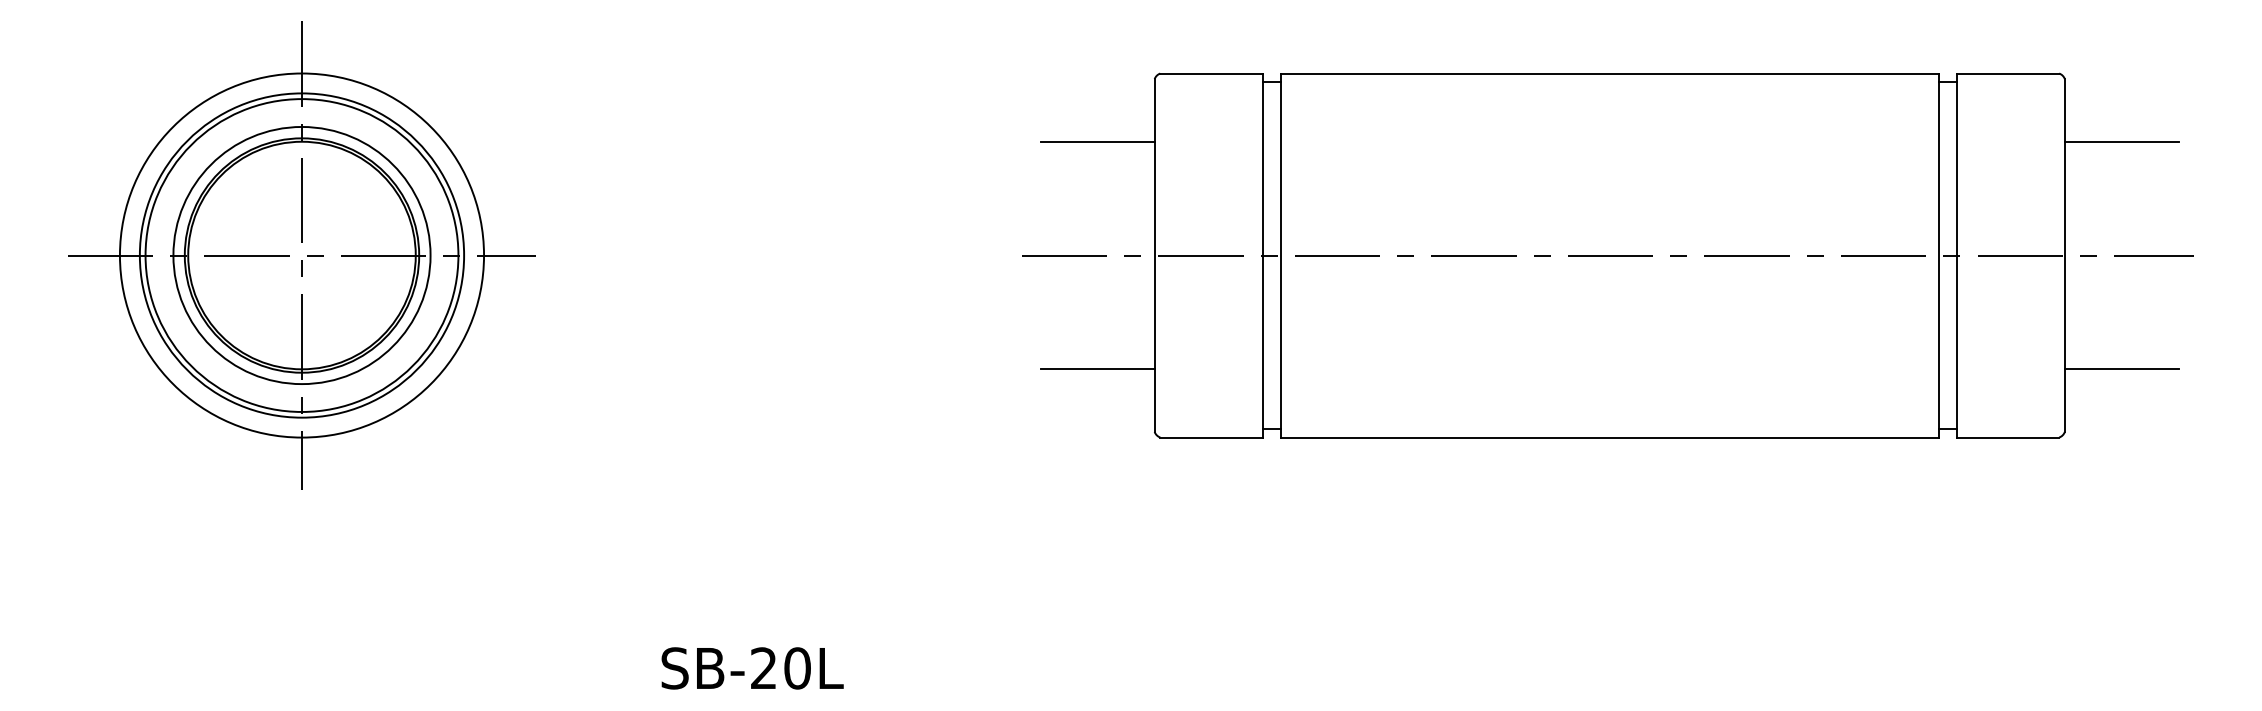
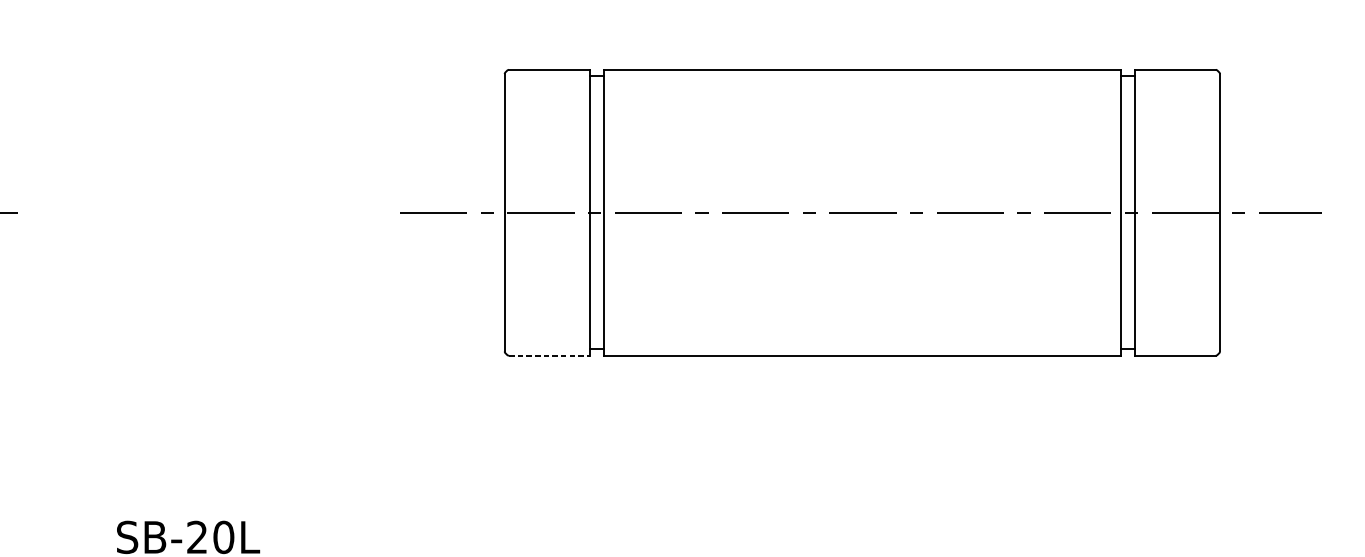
line: (1097, 141) -> (459, 123), removed
line: (2121, 141) -> (1264, 123), removed
line: (1097, 369) -> (459, 302), removed
line: (2121, 369) -> (1264, 302), removed
line: (1212, 437) -> (550, 355), solid -> dashed

